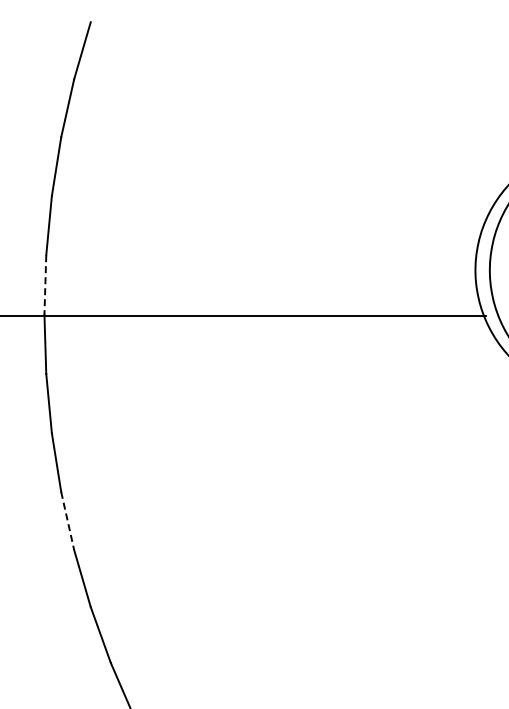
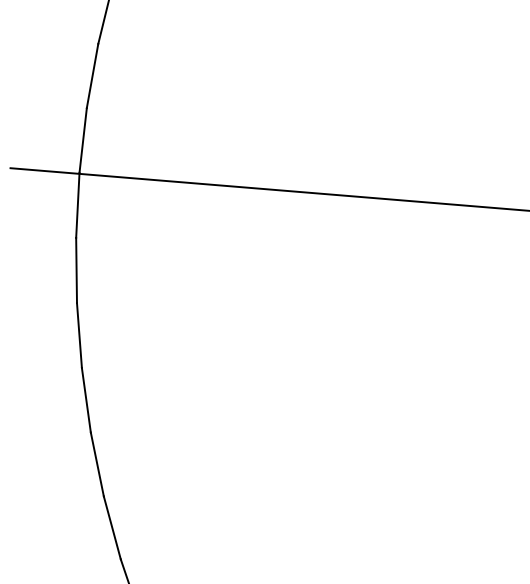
line: (45, 284) -> (83, 139), dashed -> solid
line: (67, 521) -> (86, 400), dashed -> solid

